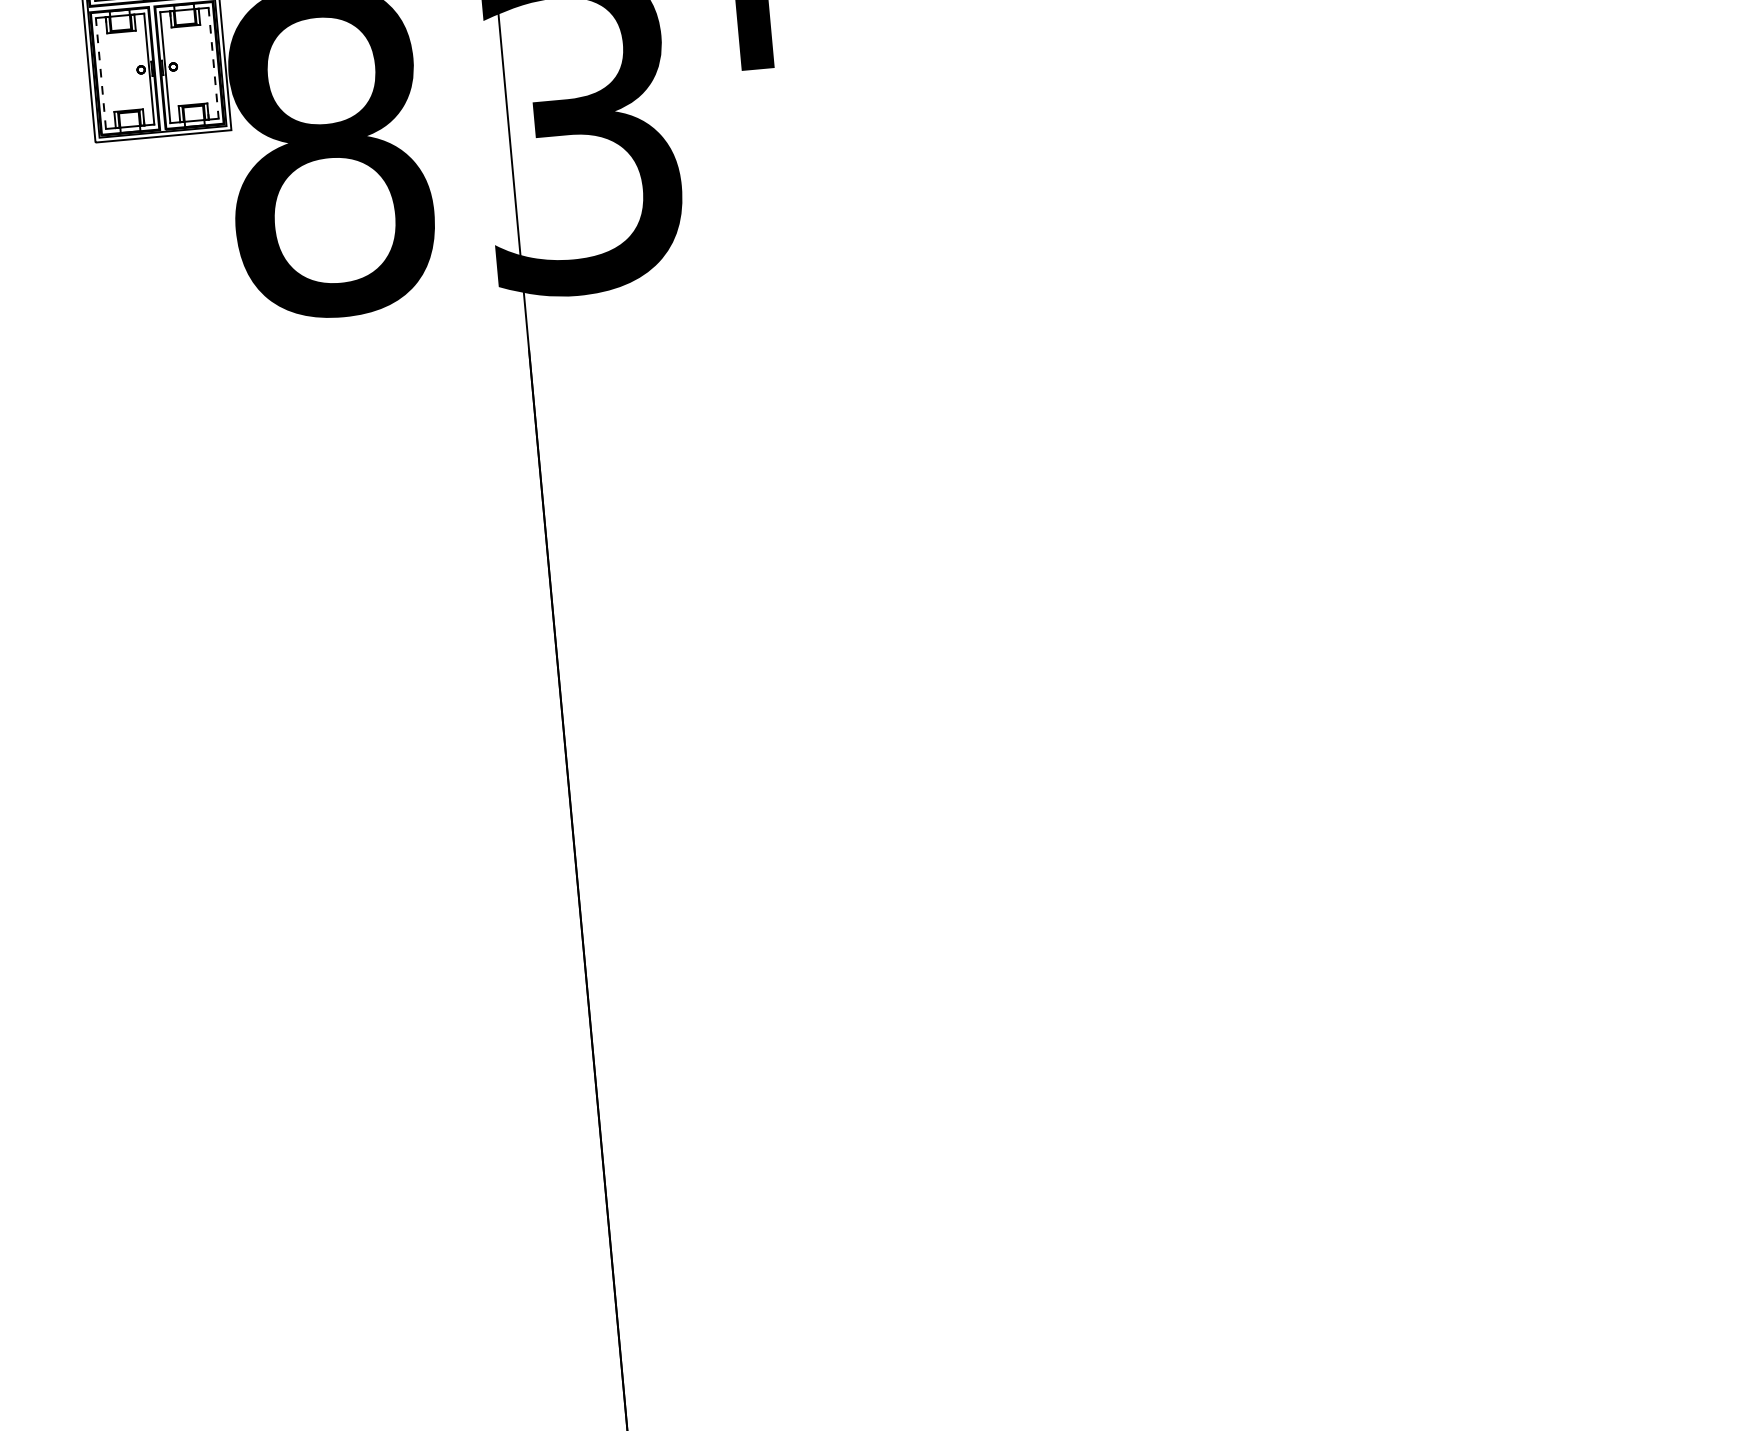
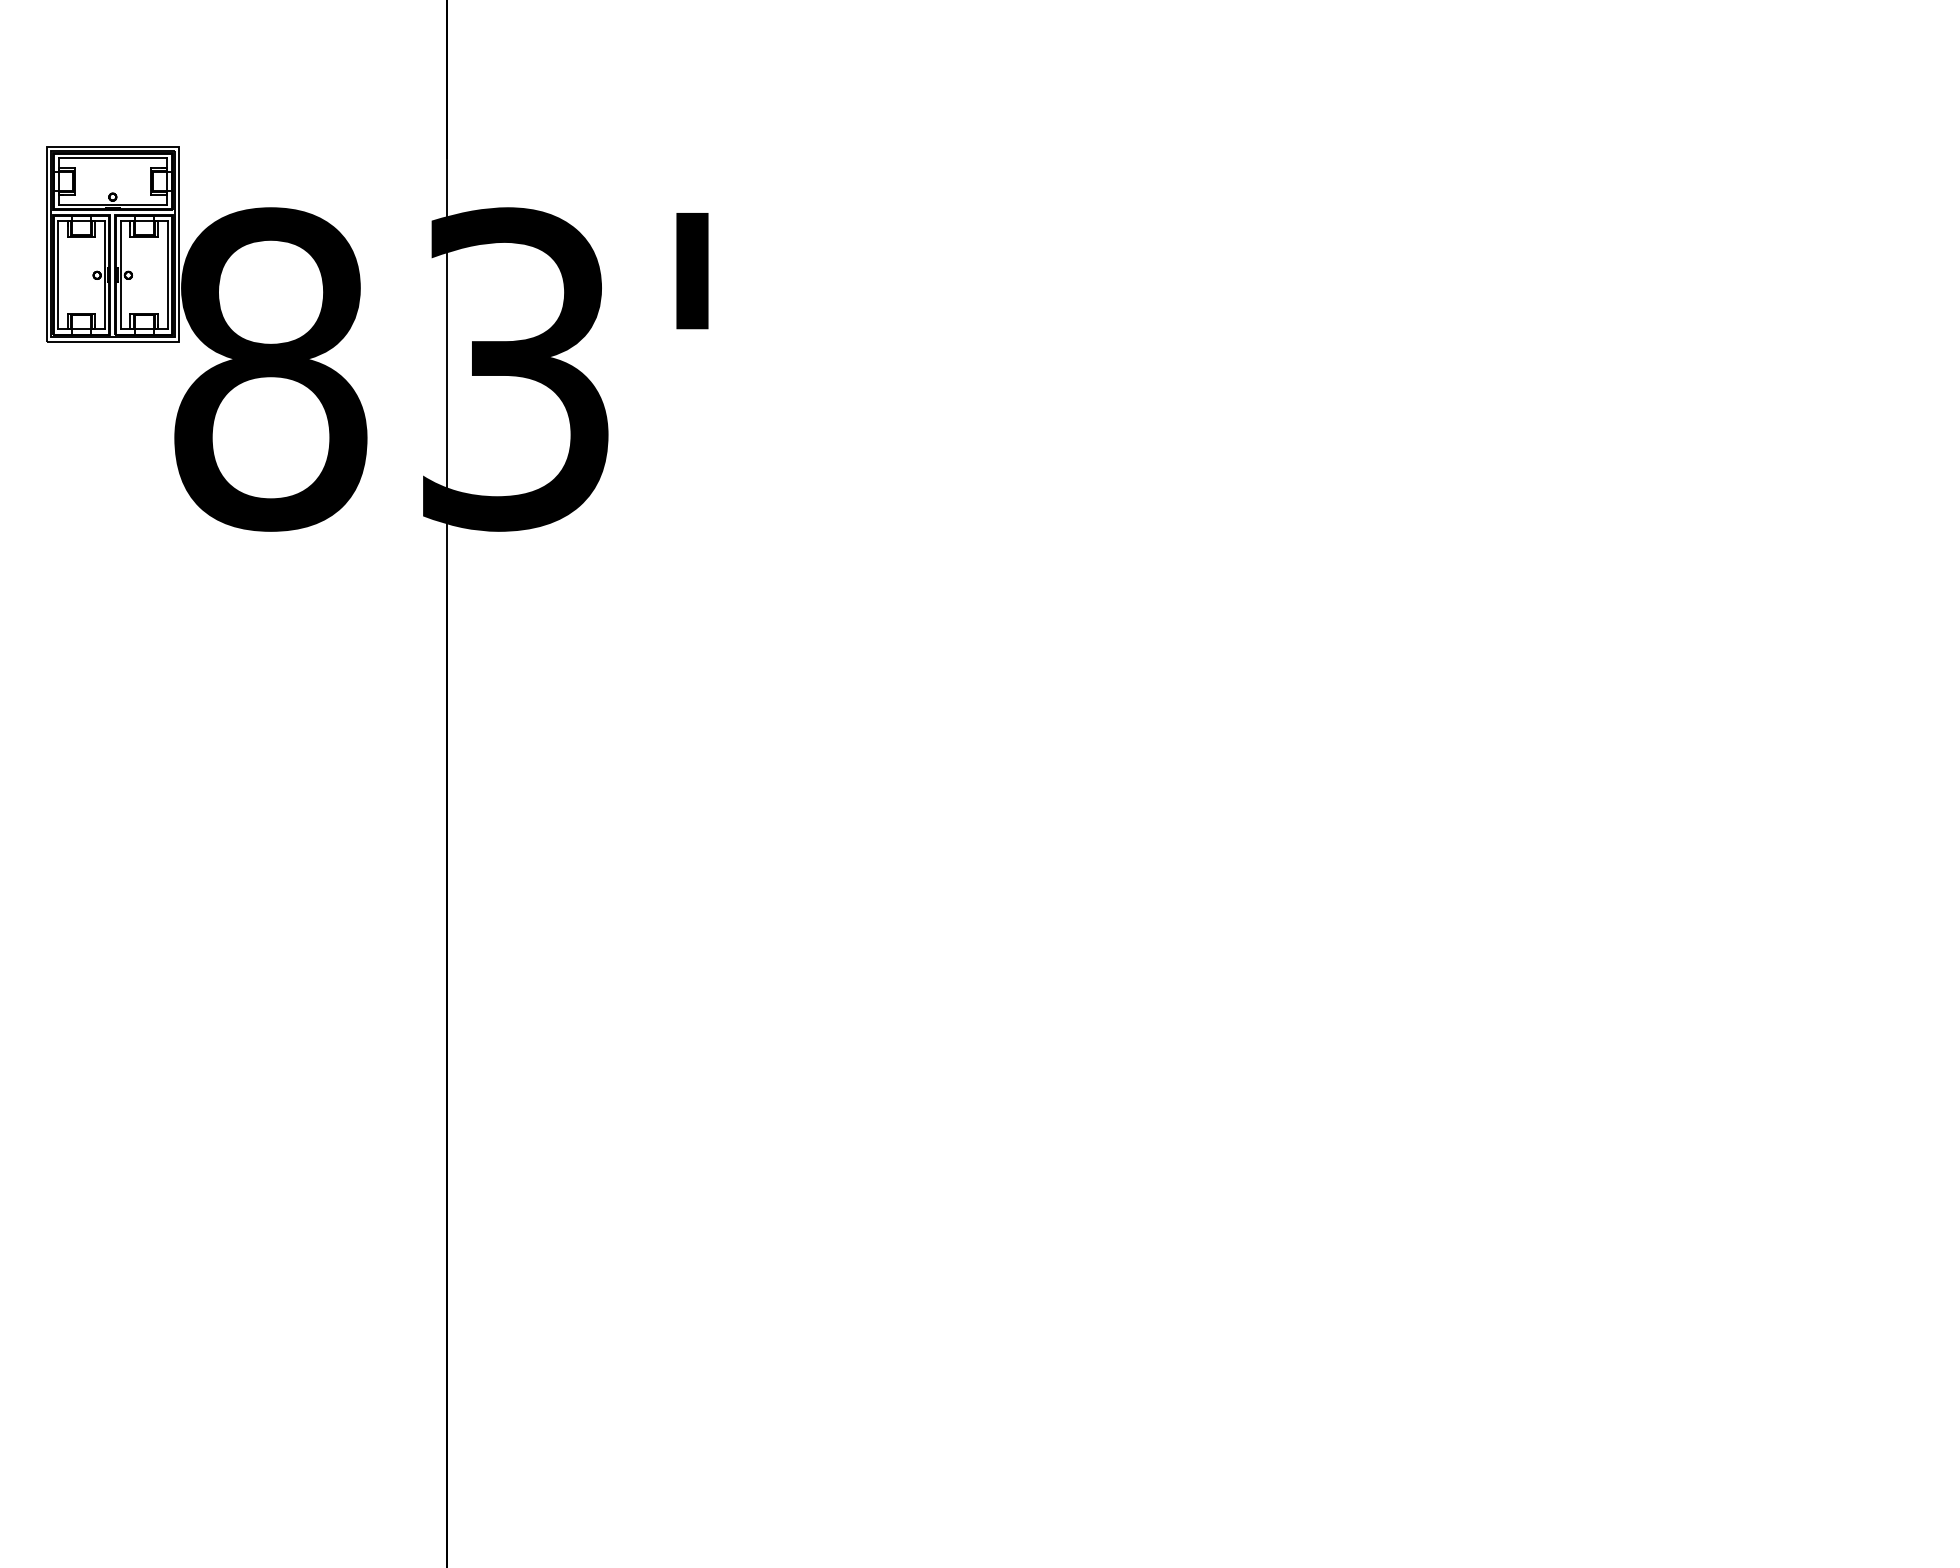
line: (213, 63) -> (167, 275), dashed -> solid
line: (101, 73) -> (58, 275), dashed -> solid

